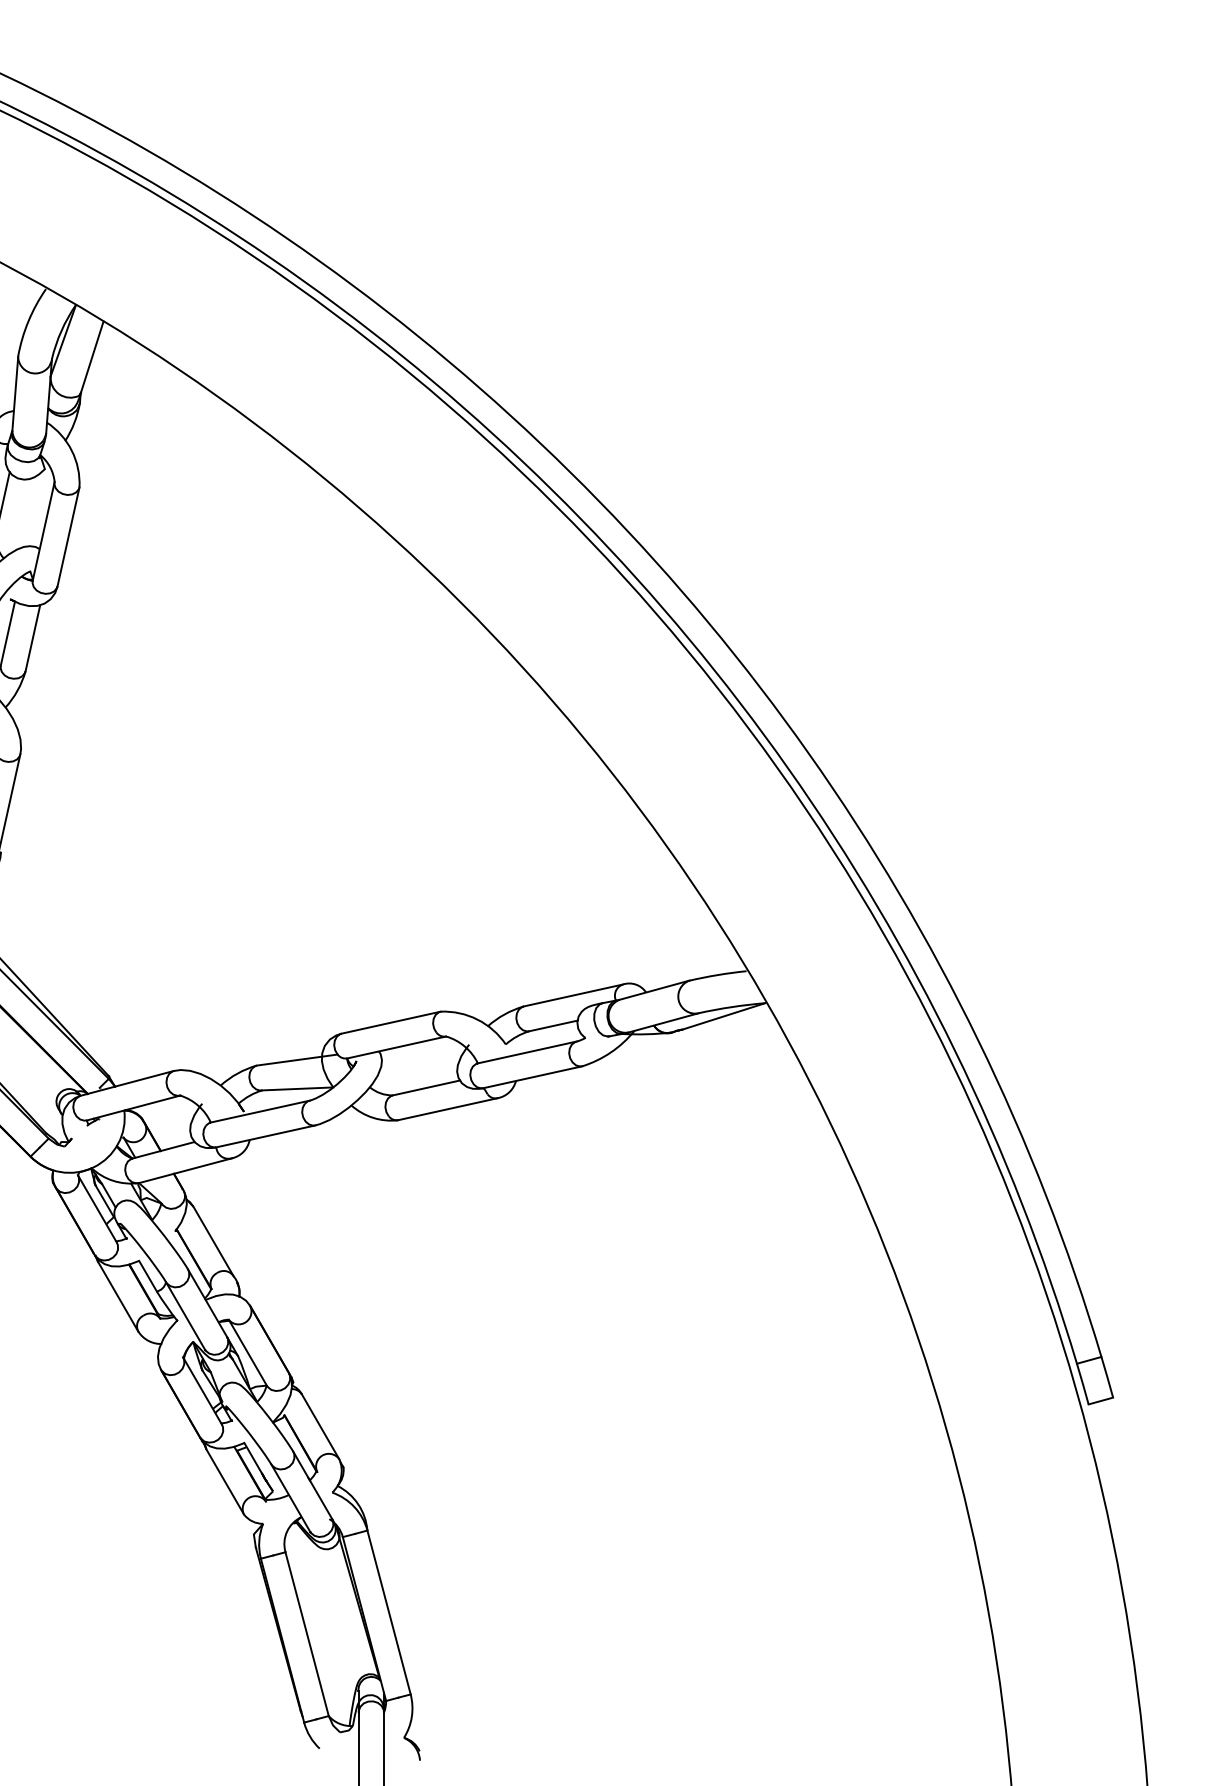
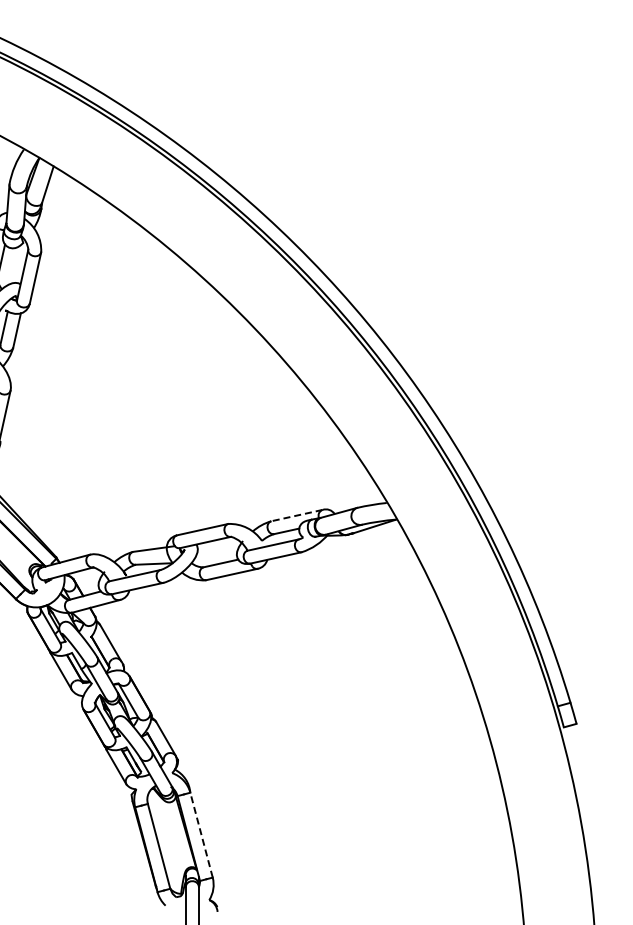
line: (572, 995) -> (296, 515), solid -> dashed
line: (388, 1613) -> (201, 835), solid -> dashed

